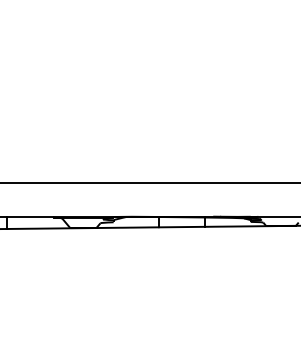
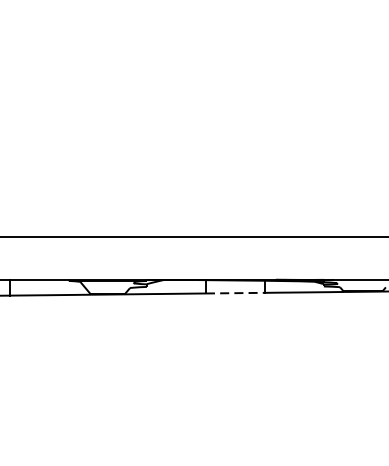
line: (182, 227) -> (235, 293), solid -> dashed

